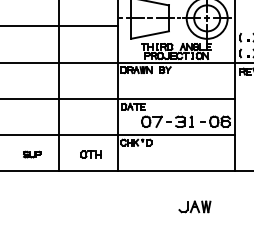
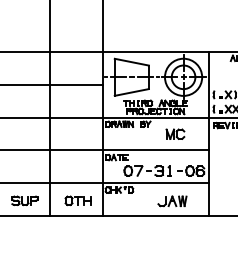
part: (198, 80) -> (175, 133), added
part: (31, 154) -> (24, 200), size x1.67
part: (90, 154) -> (77, 200), size x1.43
part: (194, 207) -> (172, 201), moved

